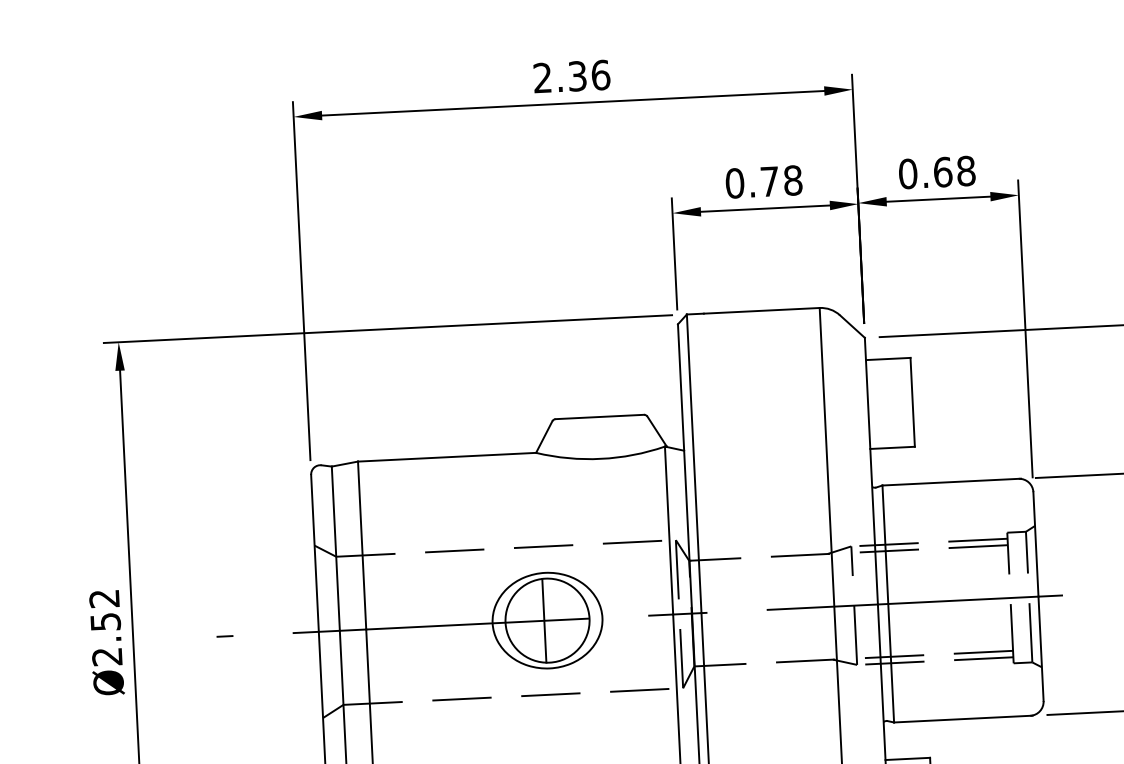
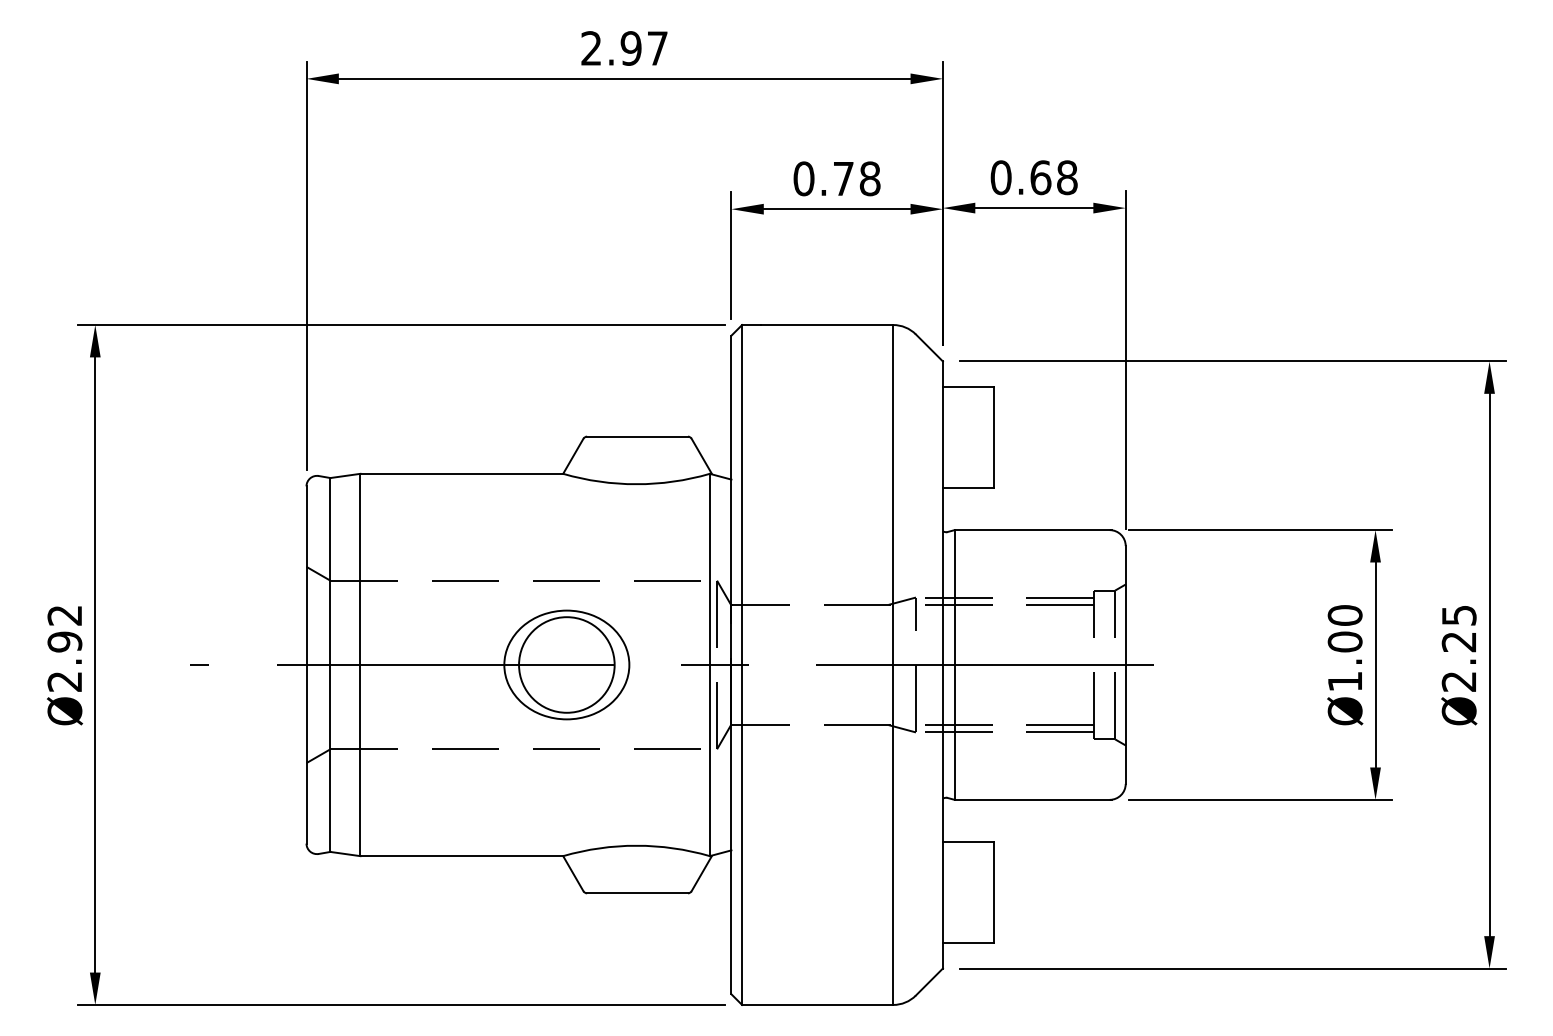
text: (589, 75) -> (644, 48), 2.36 -> 2.97
line: (544, 620) -> (563, 664), removed
text: (105, 621) -> (64, 641), Ø2.52 -> Ø2.92

